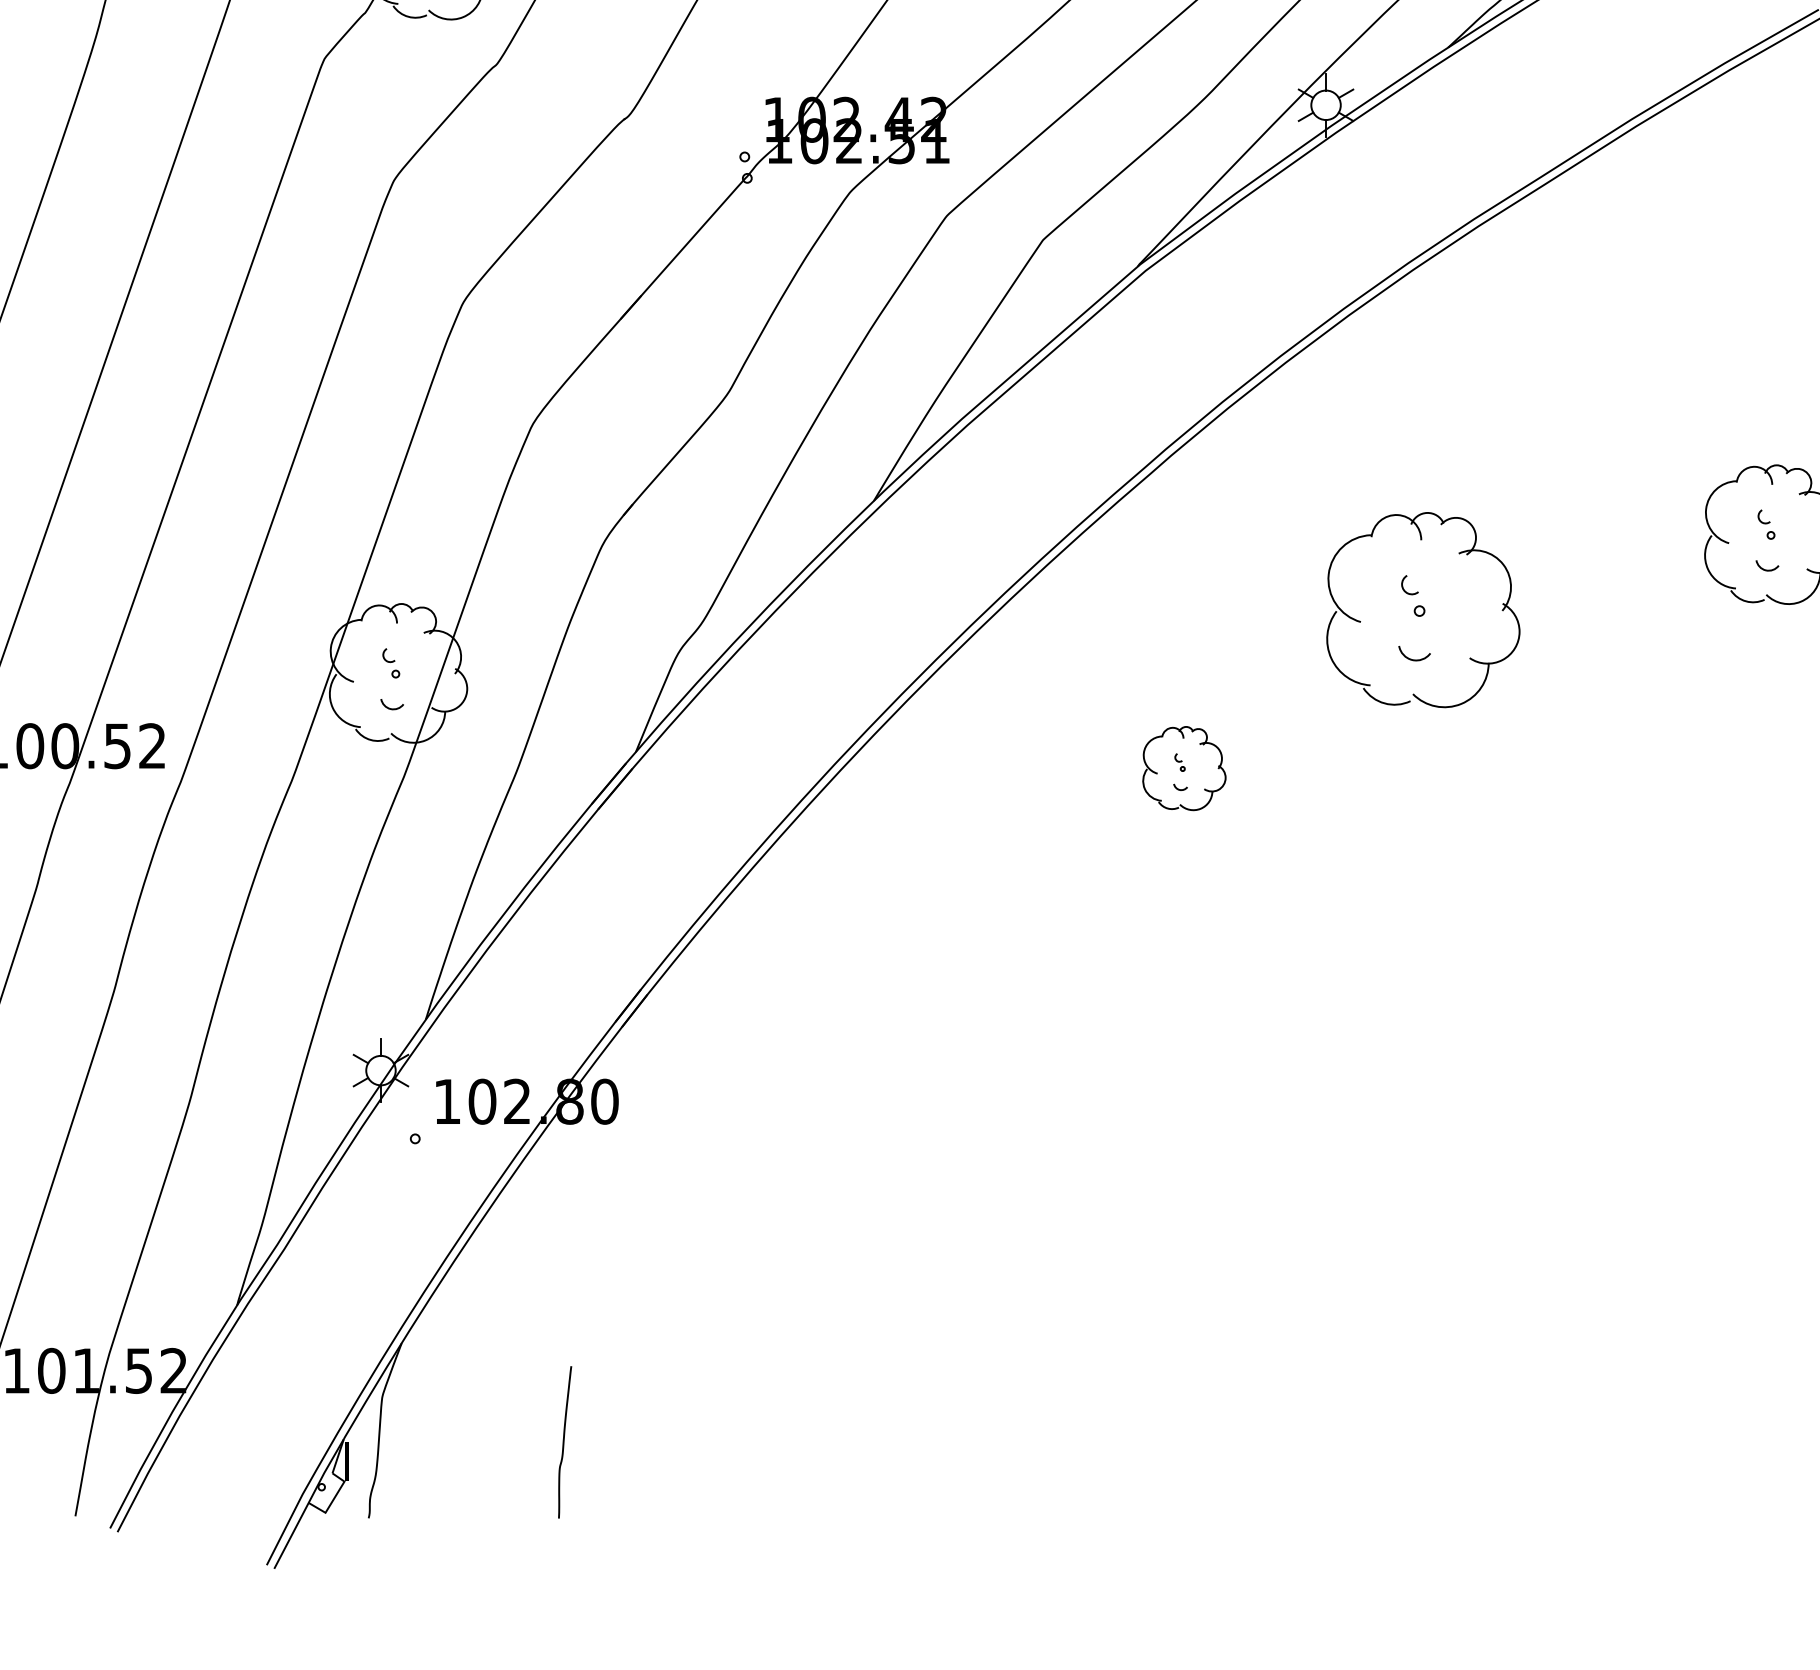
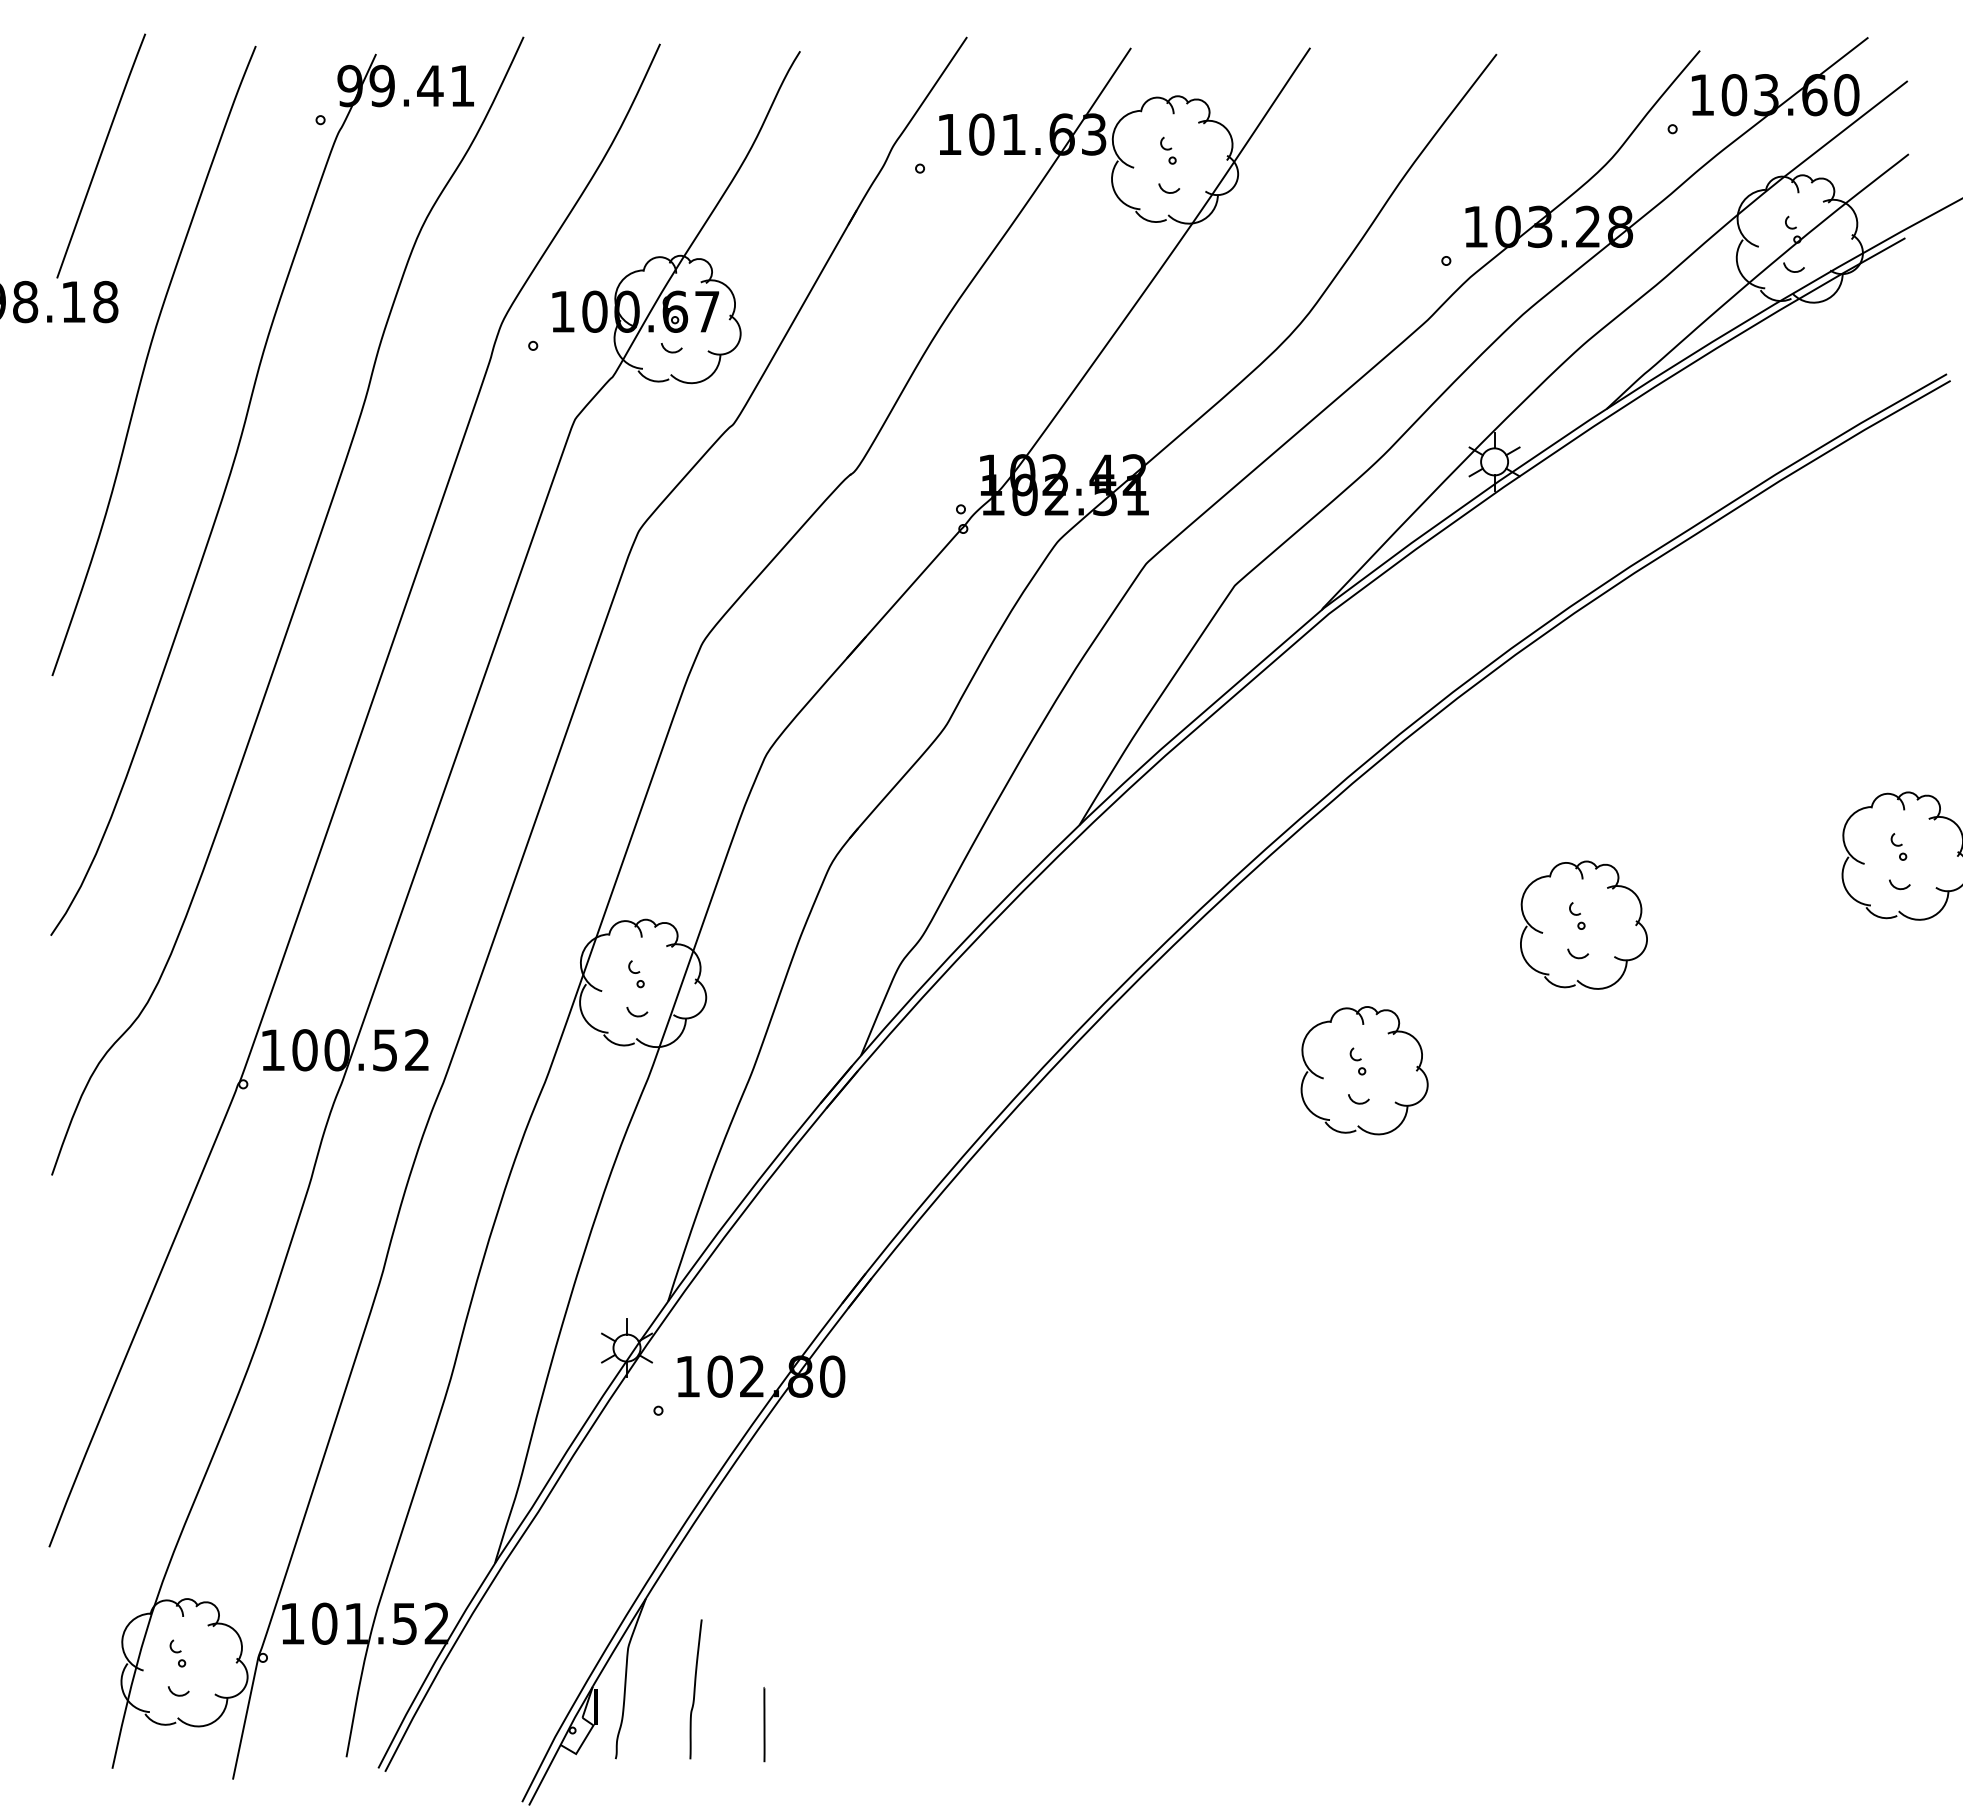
part: (1422, 609) -> (1583, 924), size x0.71
part: (1184, 768) -> (1364, 1070), size x1.67
curve: (564, 1442) -> (695, 1689), moved
line: (530, 1480) -> (764, 1724), added

